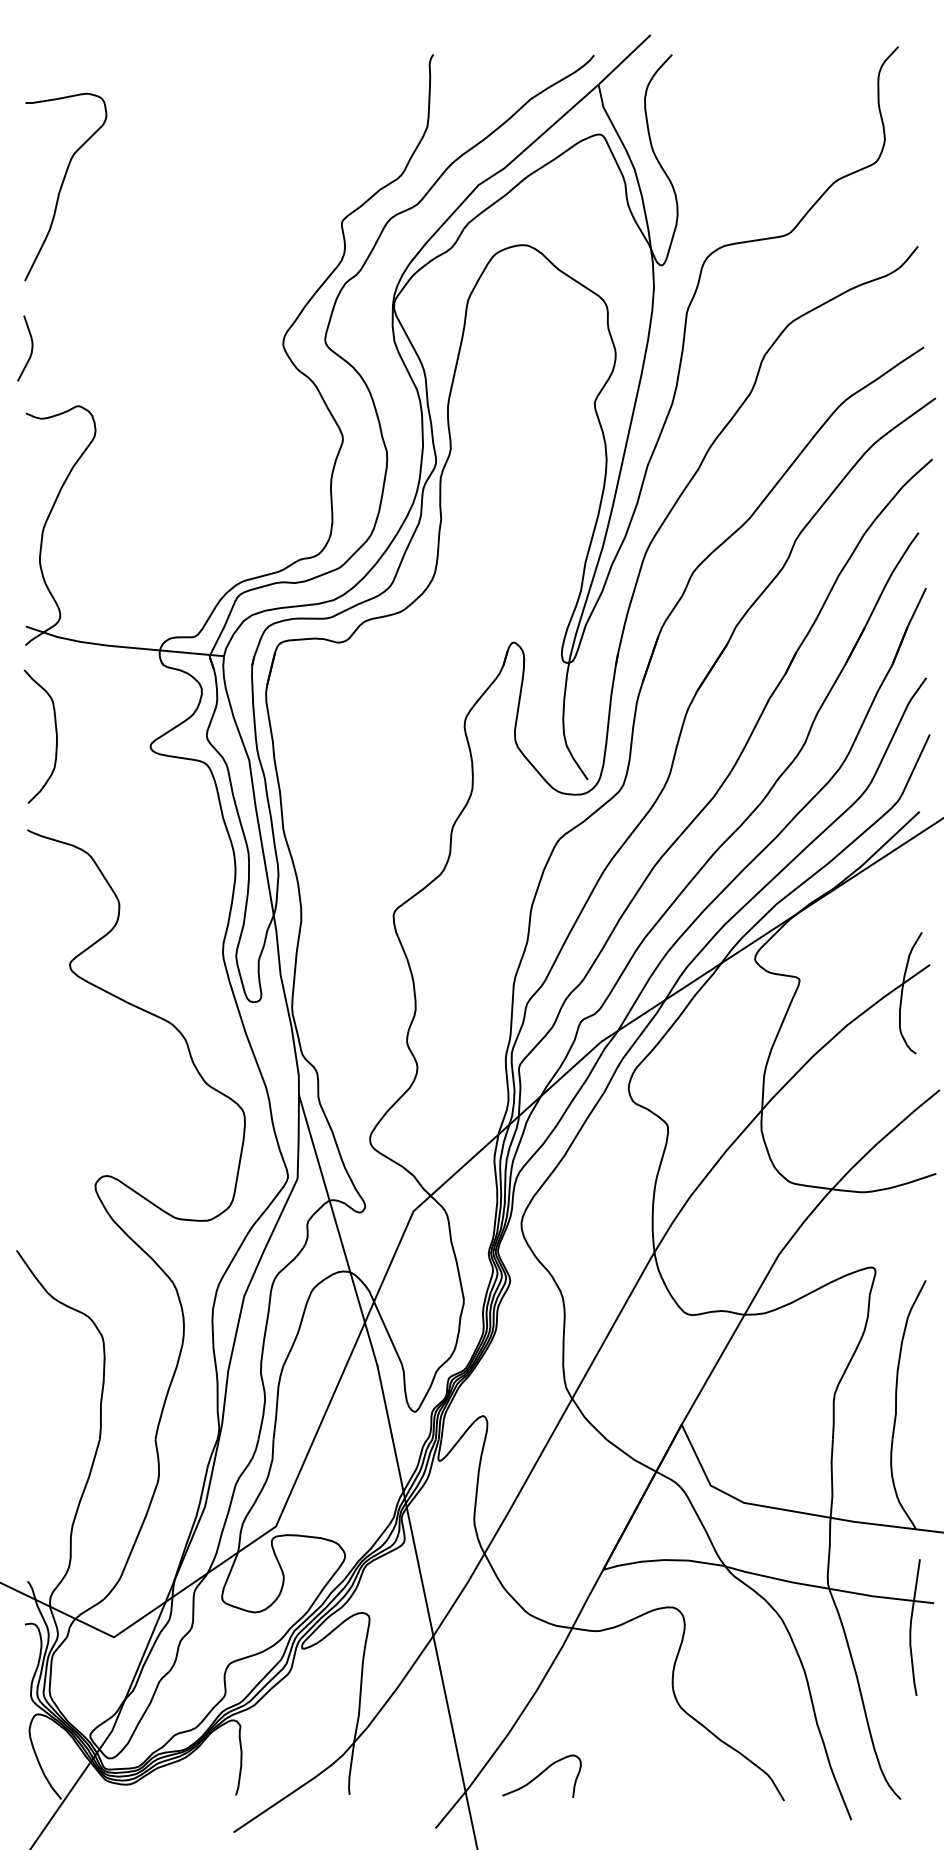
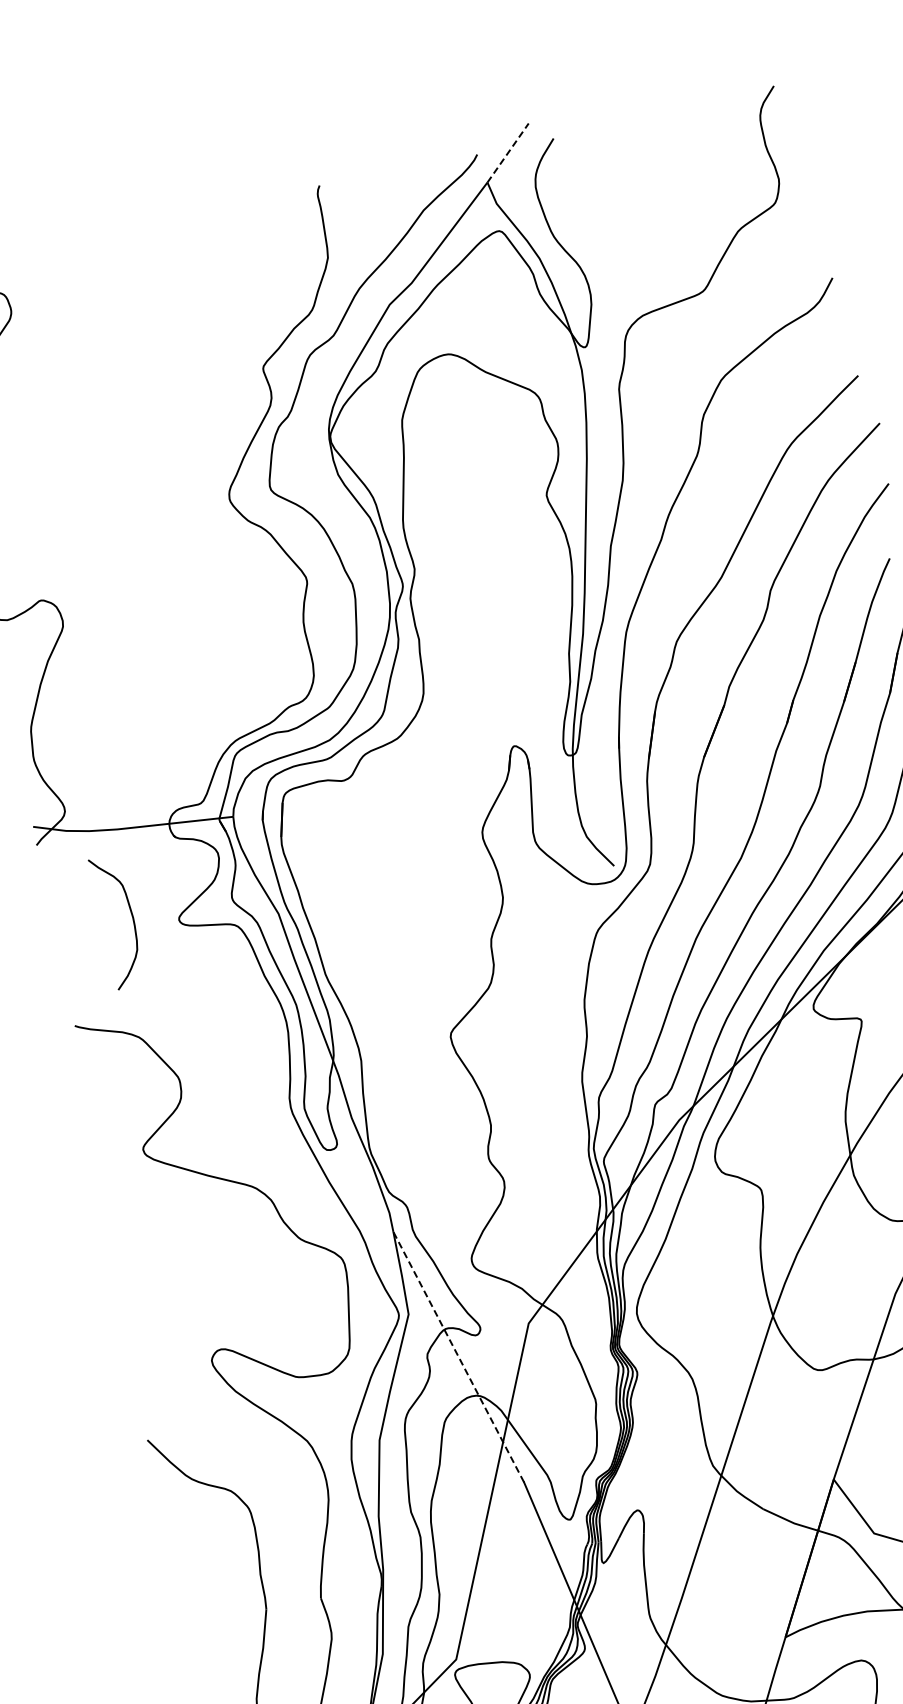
line: (625, 59) -> (508, 152), solid -> dashed
curve: (55, 733) -> (131, 916), moved
line: (338, 1230) -> (458, 1357), solid -> dashed

